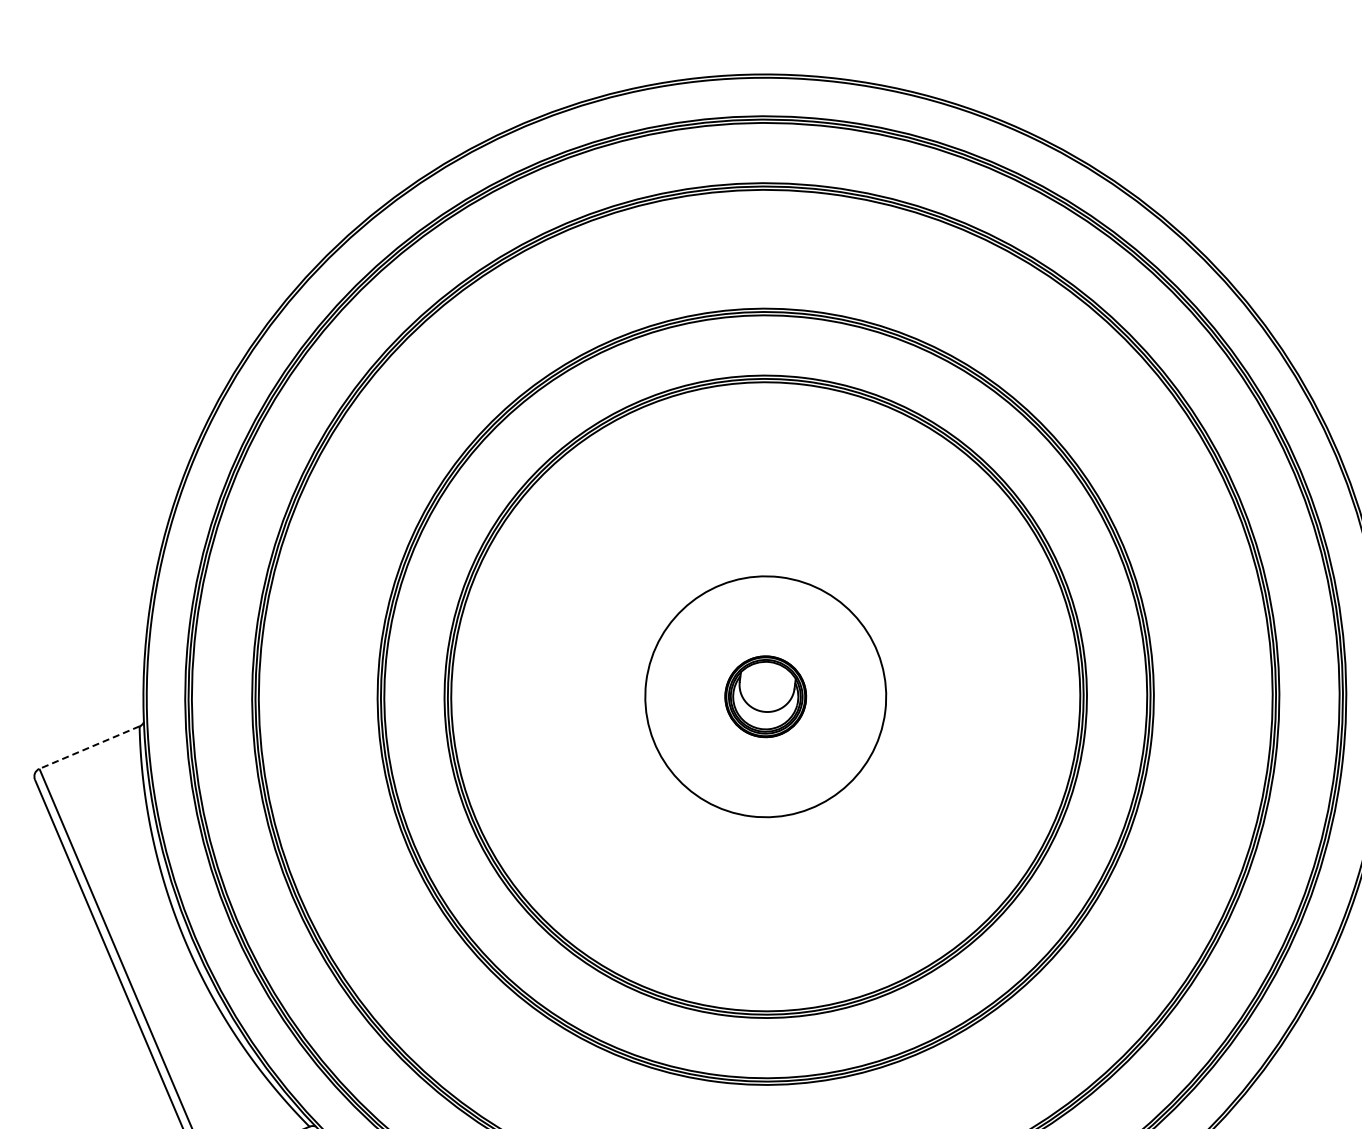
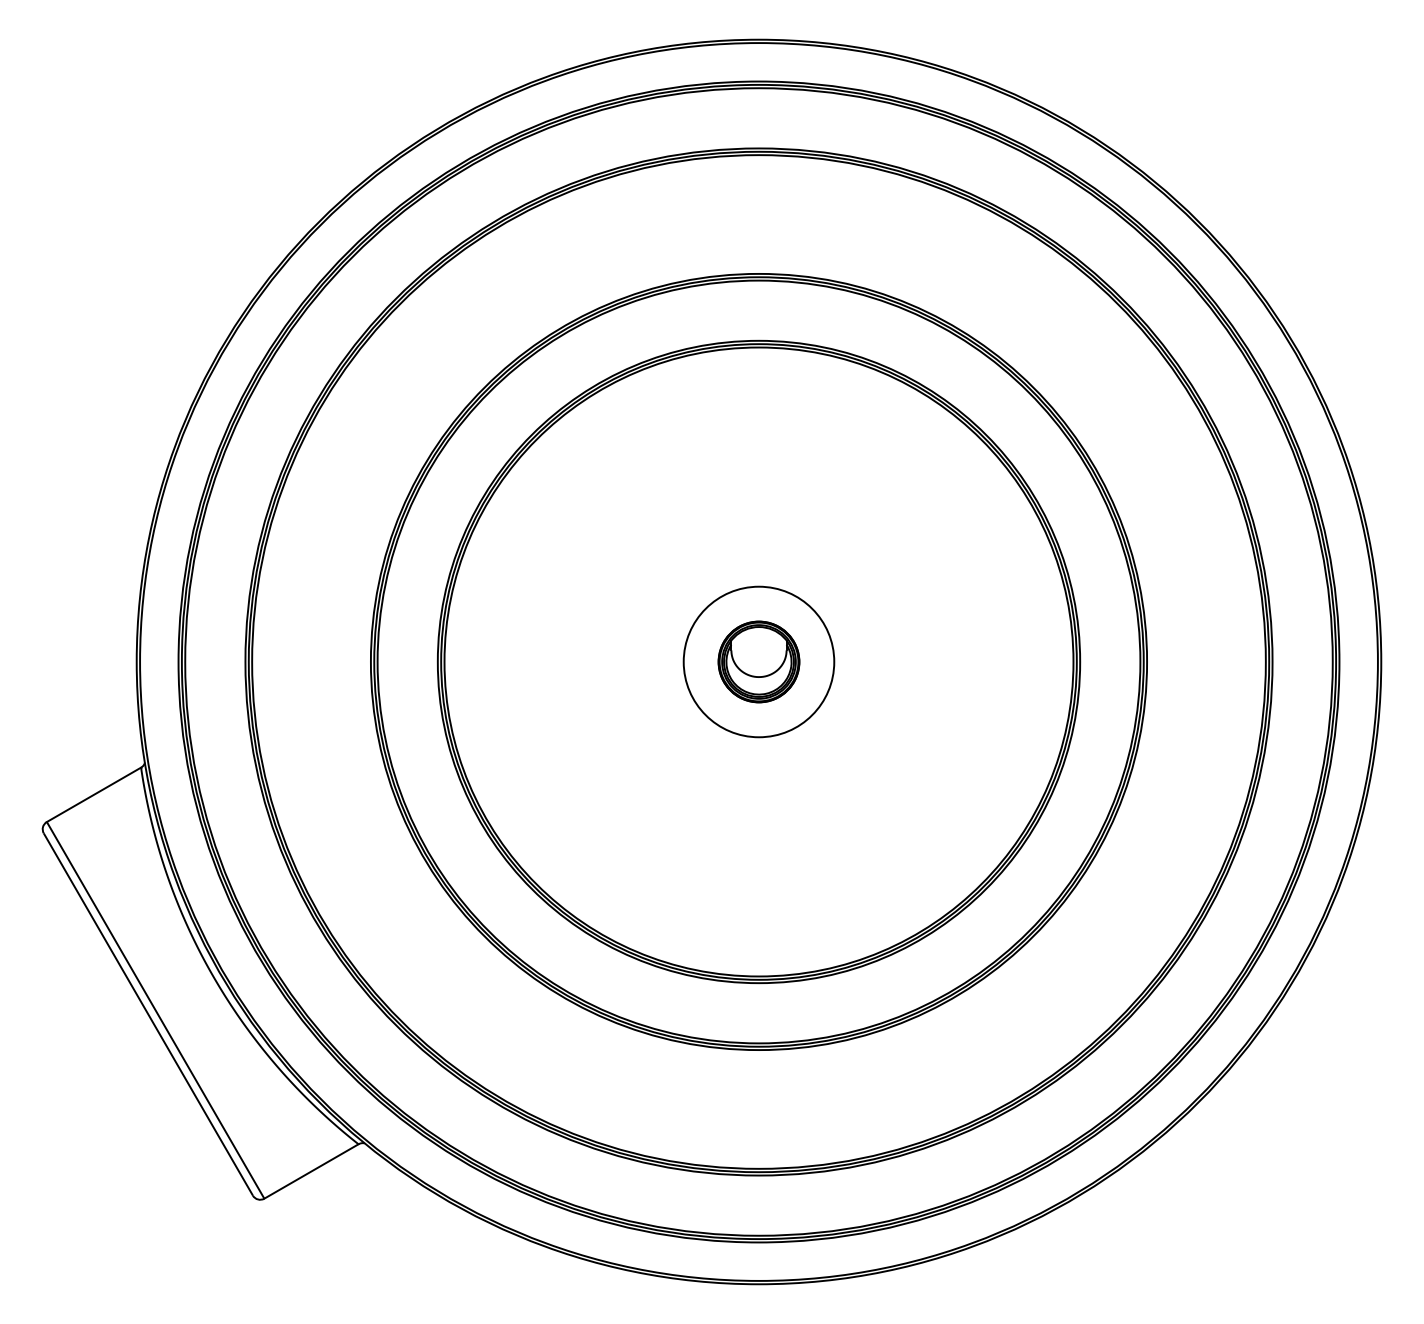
circle: (765, 696) -> (758, 661), size x0.62
line: (88, 748) -> (93, 795), dashed -> solid

